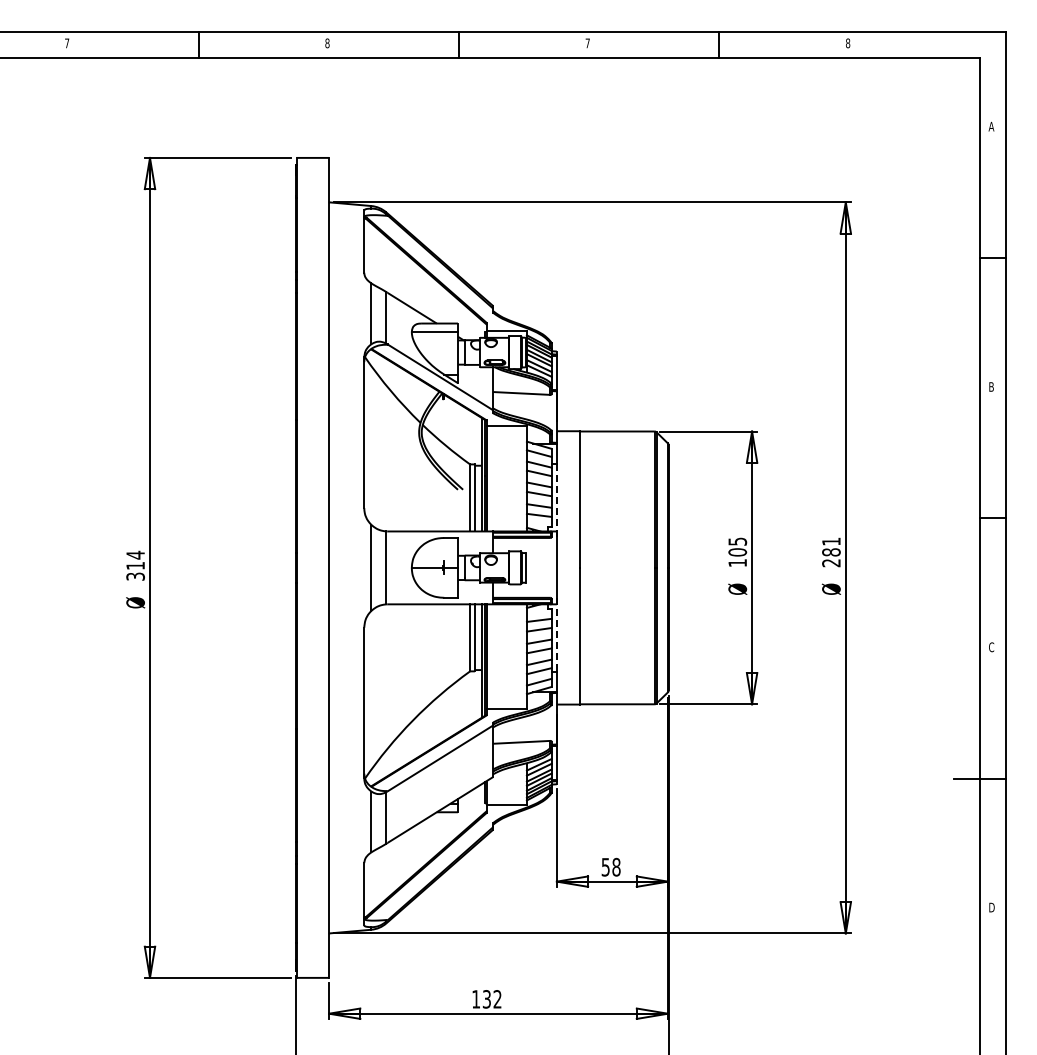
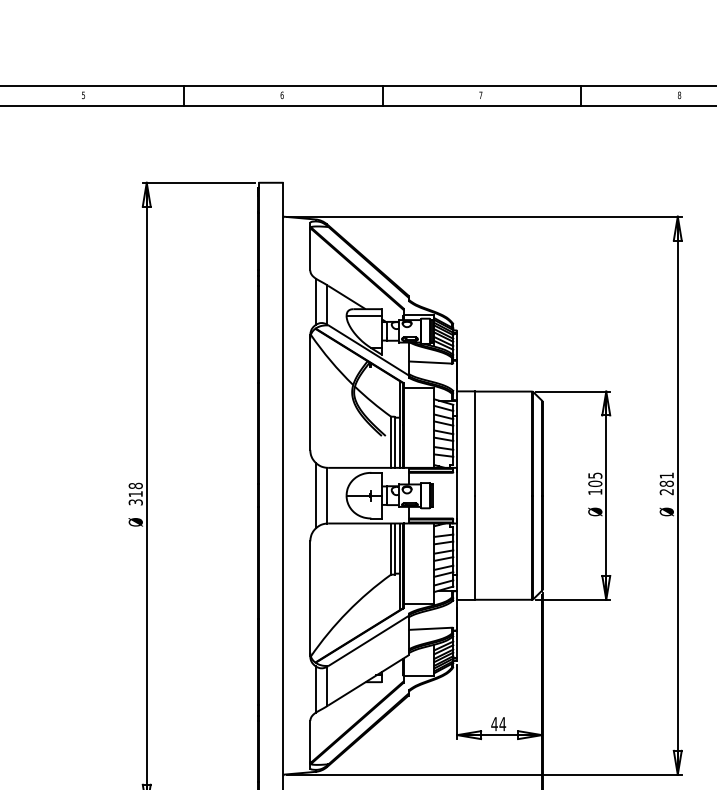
text: (67, 43) -> (83, 95), 7 -> 5
text: (327, 43) -> (282, 95), 8 -> 6
line: (556, 500) -> (456, 444), dashed -> solid
text: (135, 554) -> (135, 485), 314 -> 318
line: (556, 635) -> (456, 547), dashed -> solid
text: (610, 866) -> (498, 723), 58 -> 44

